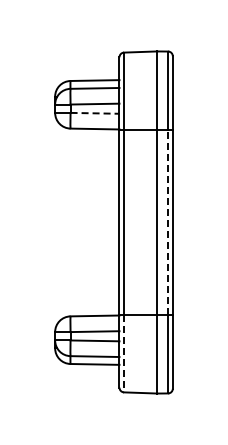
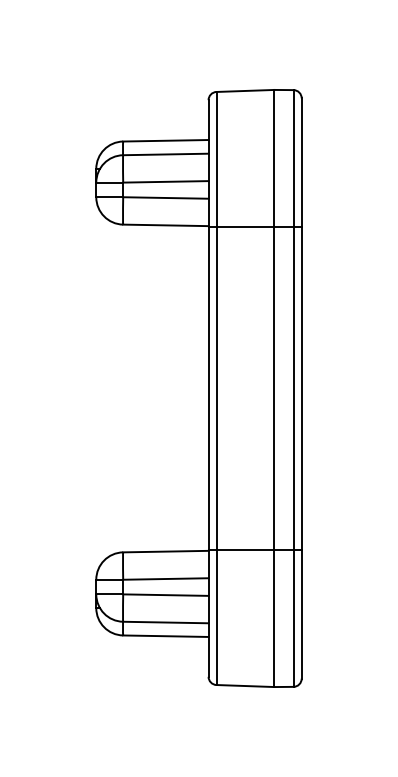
line: (95, 113) -> (166, 198), dashed -> solid
line: (168, 222) -> (294, 388), dashed -> solid
line: (124, 353) -> (217, 617), dashed -> solid

